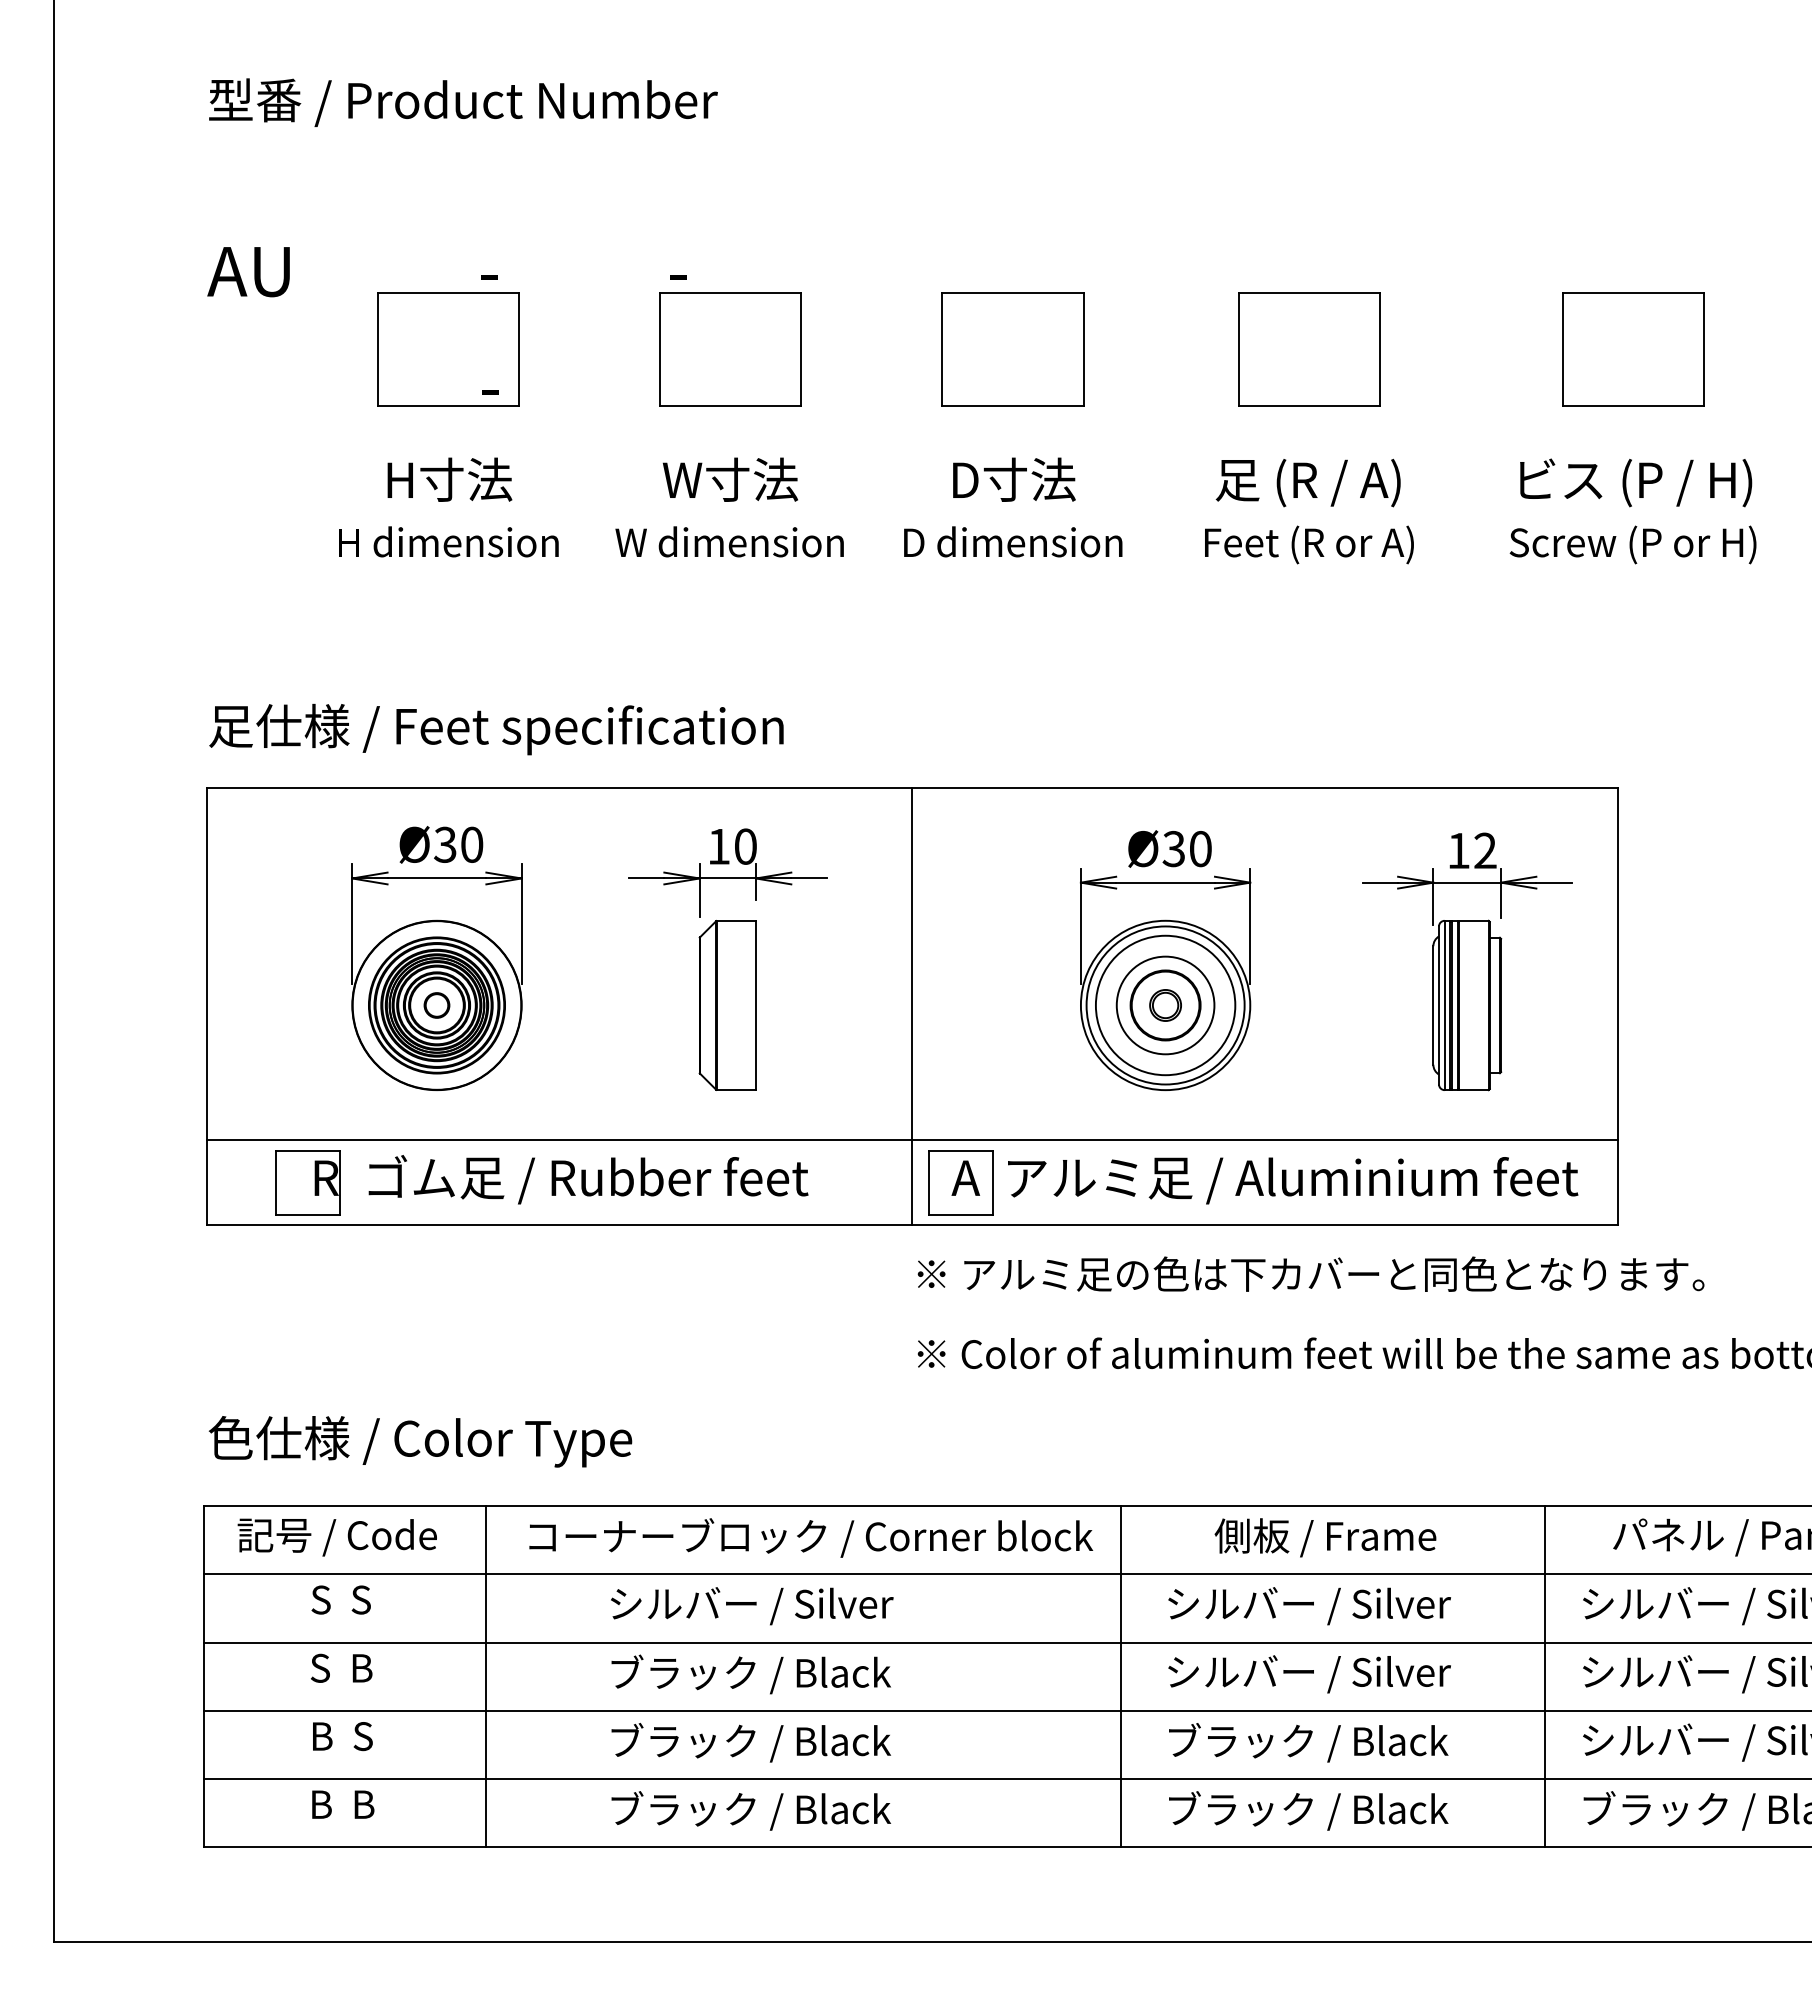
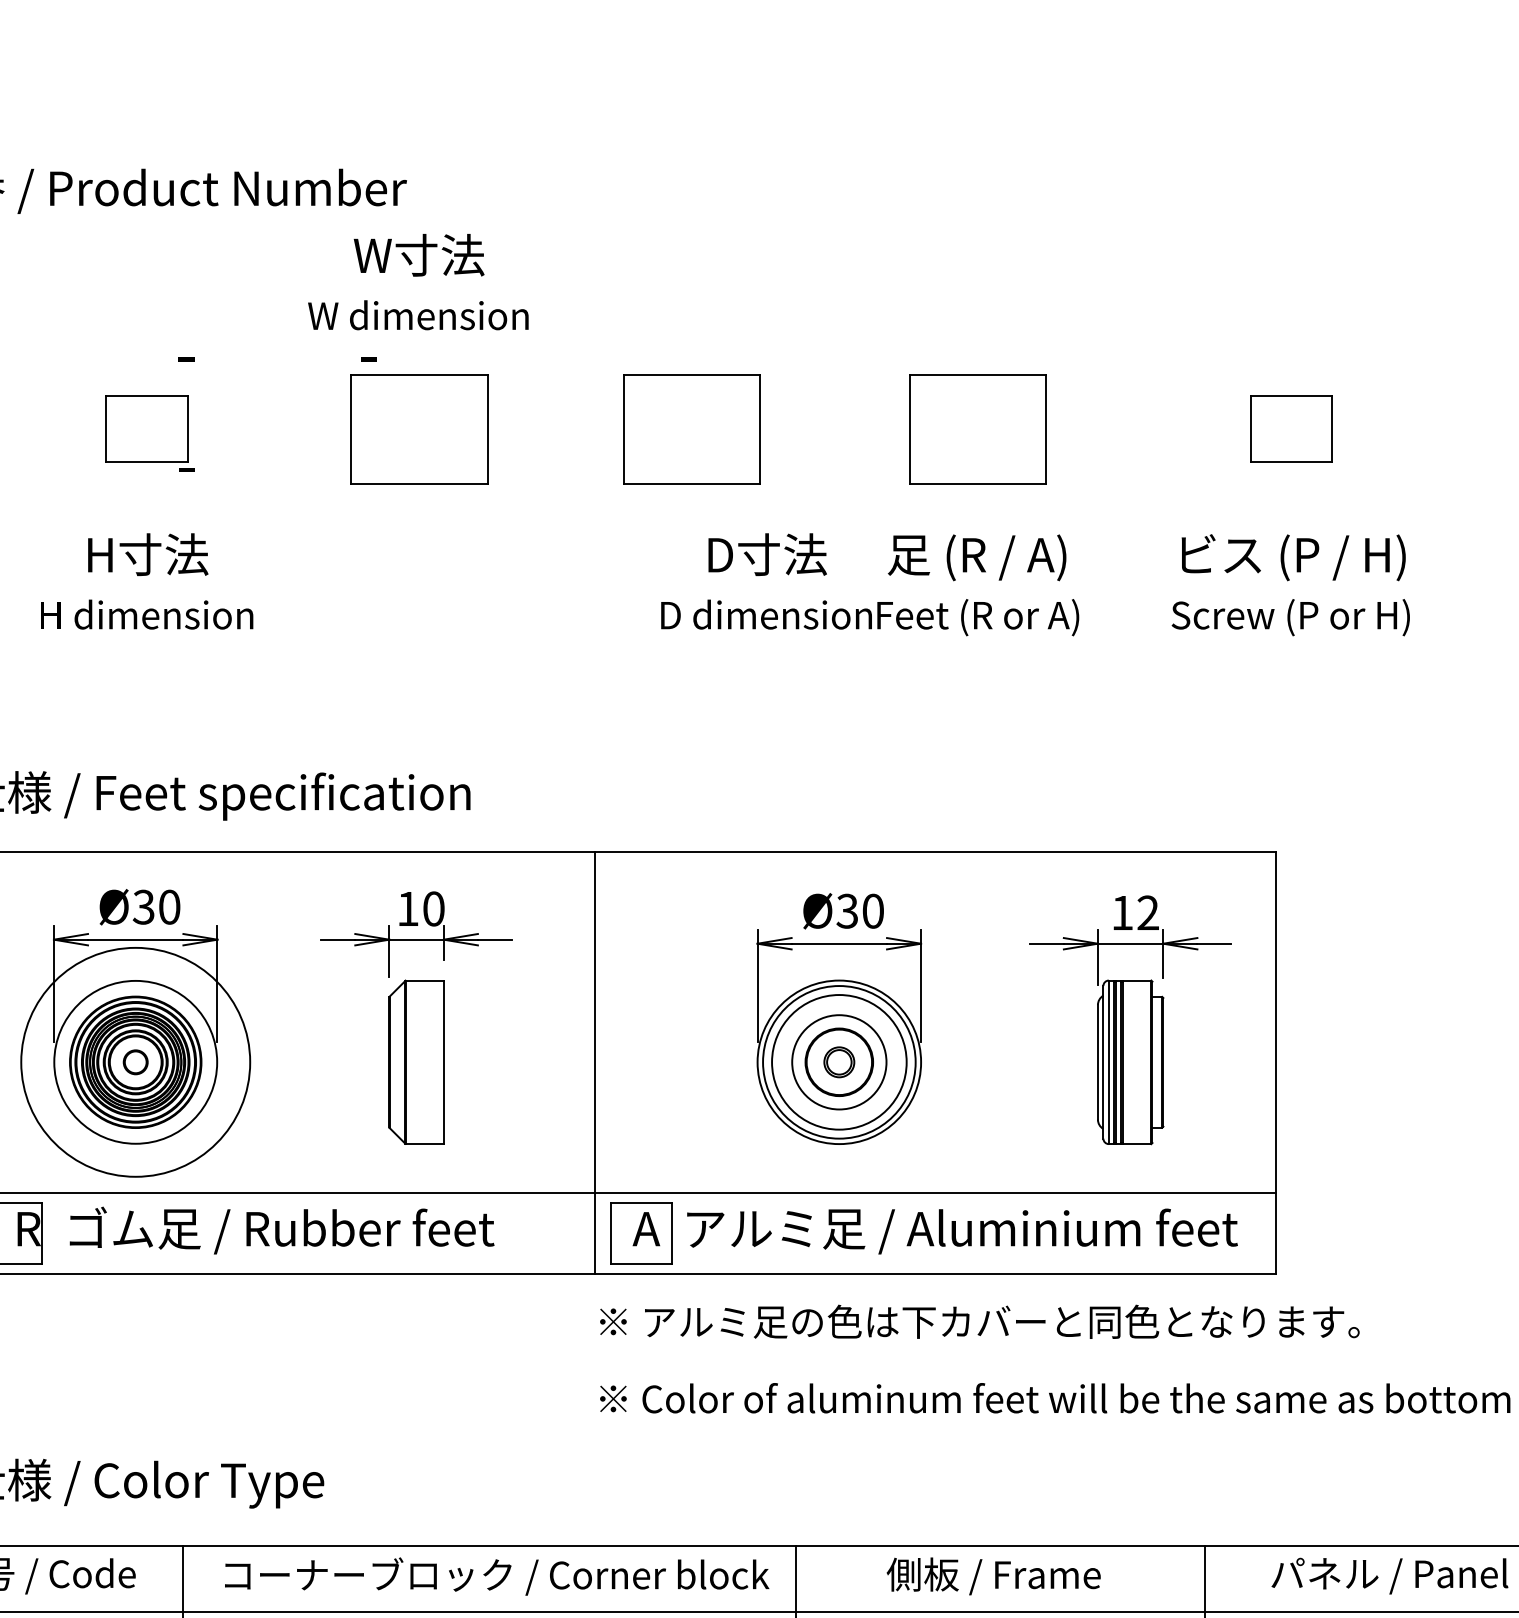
part: (448, 349) -> (146, 428), size x0.6
part: (1633, 349) -> (1291, 428), size x0.6
text: (729, 507) -> (418, 282), moved
text: (1013, 507) -> (766, 581), moved
circle: (436, 1005) -> (135, 1062), size x1.4

